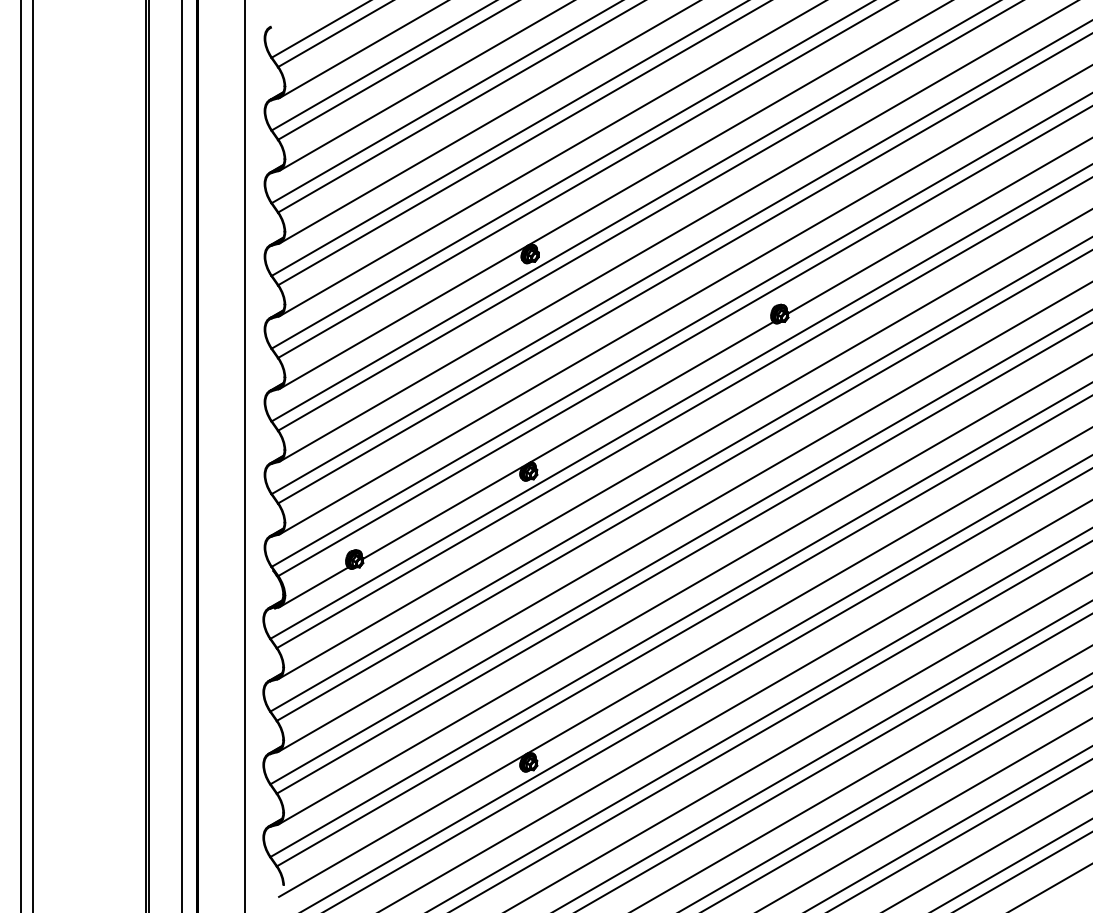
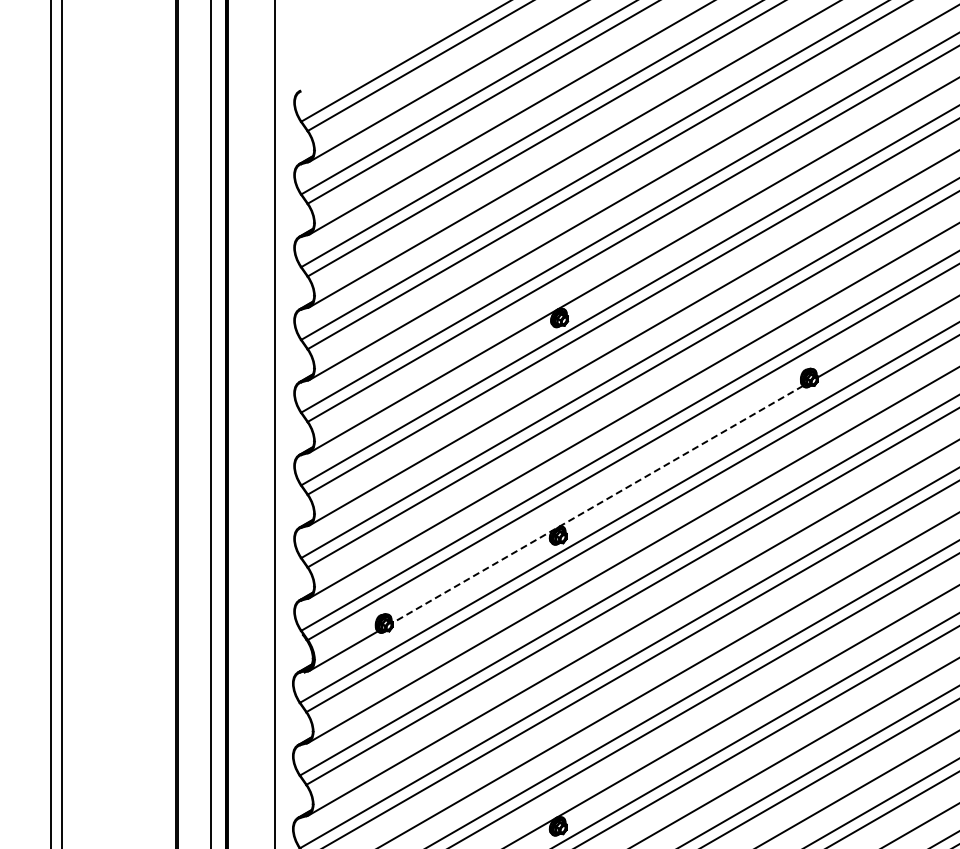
line: (568, 440) -> (598, 504), solid -> dashed

